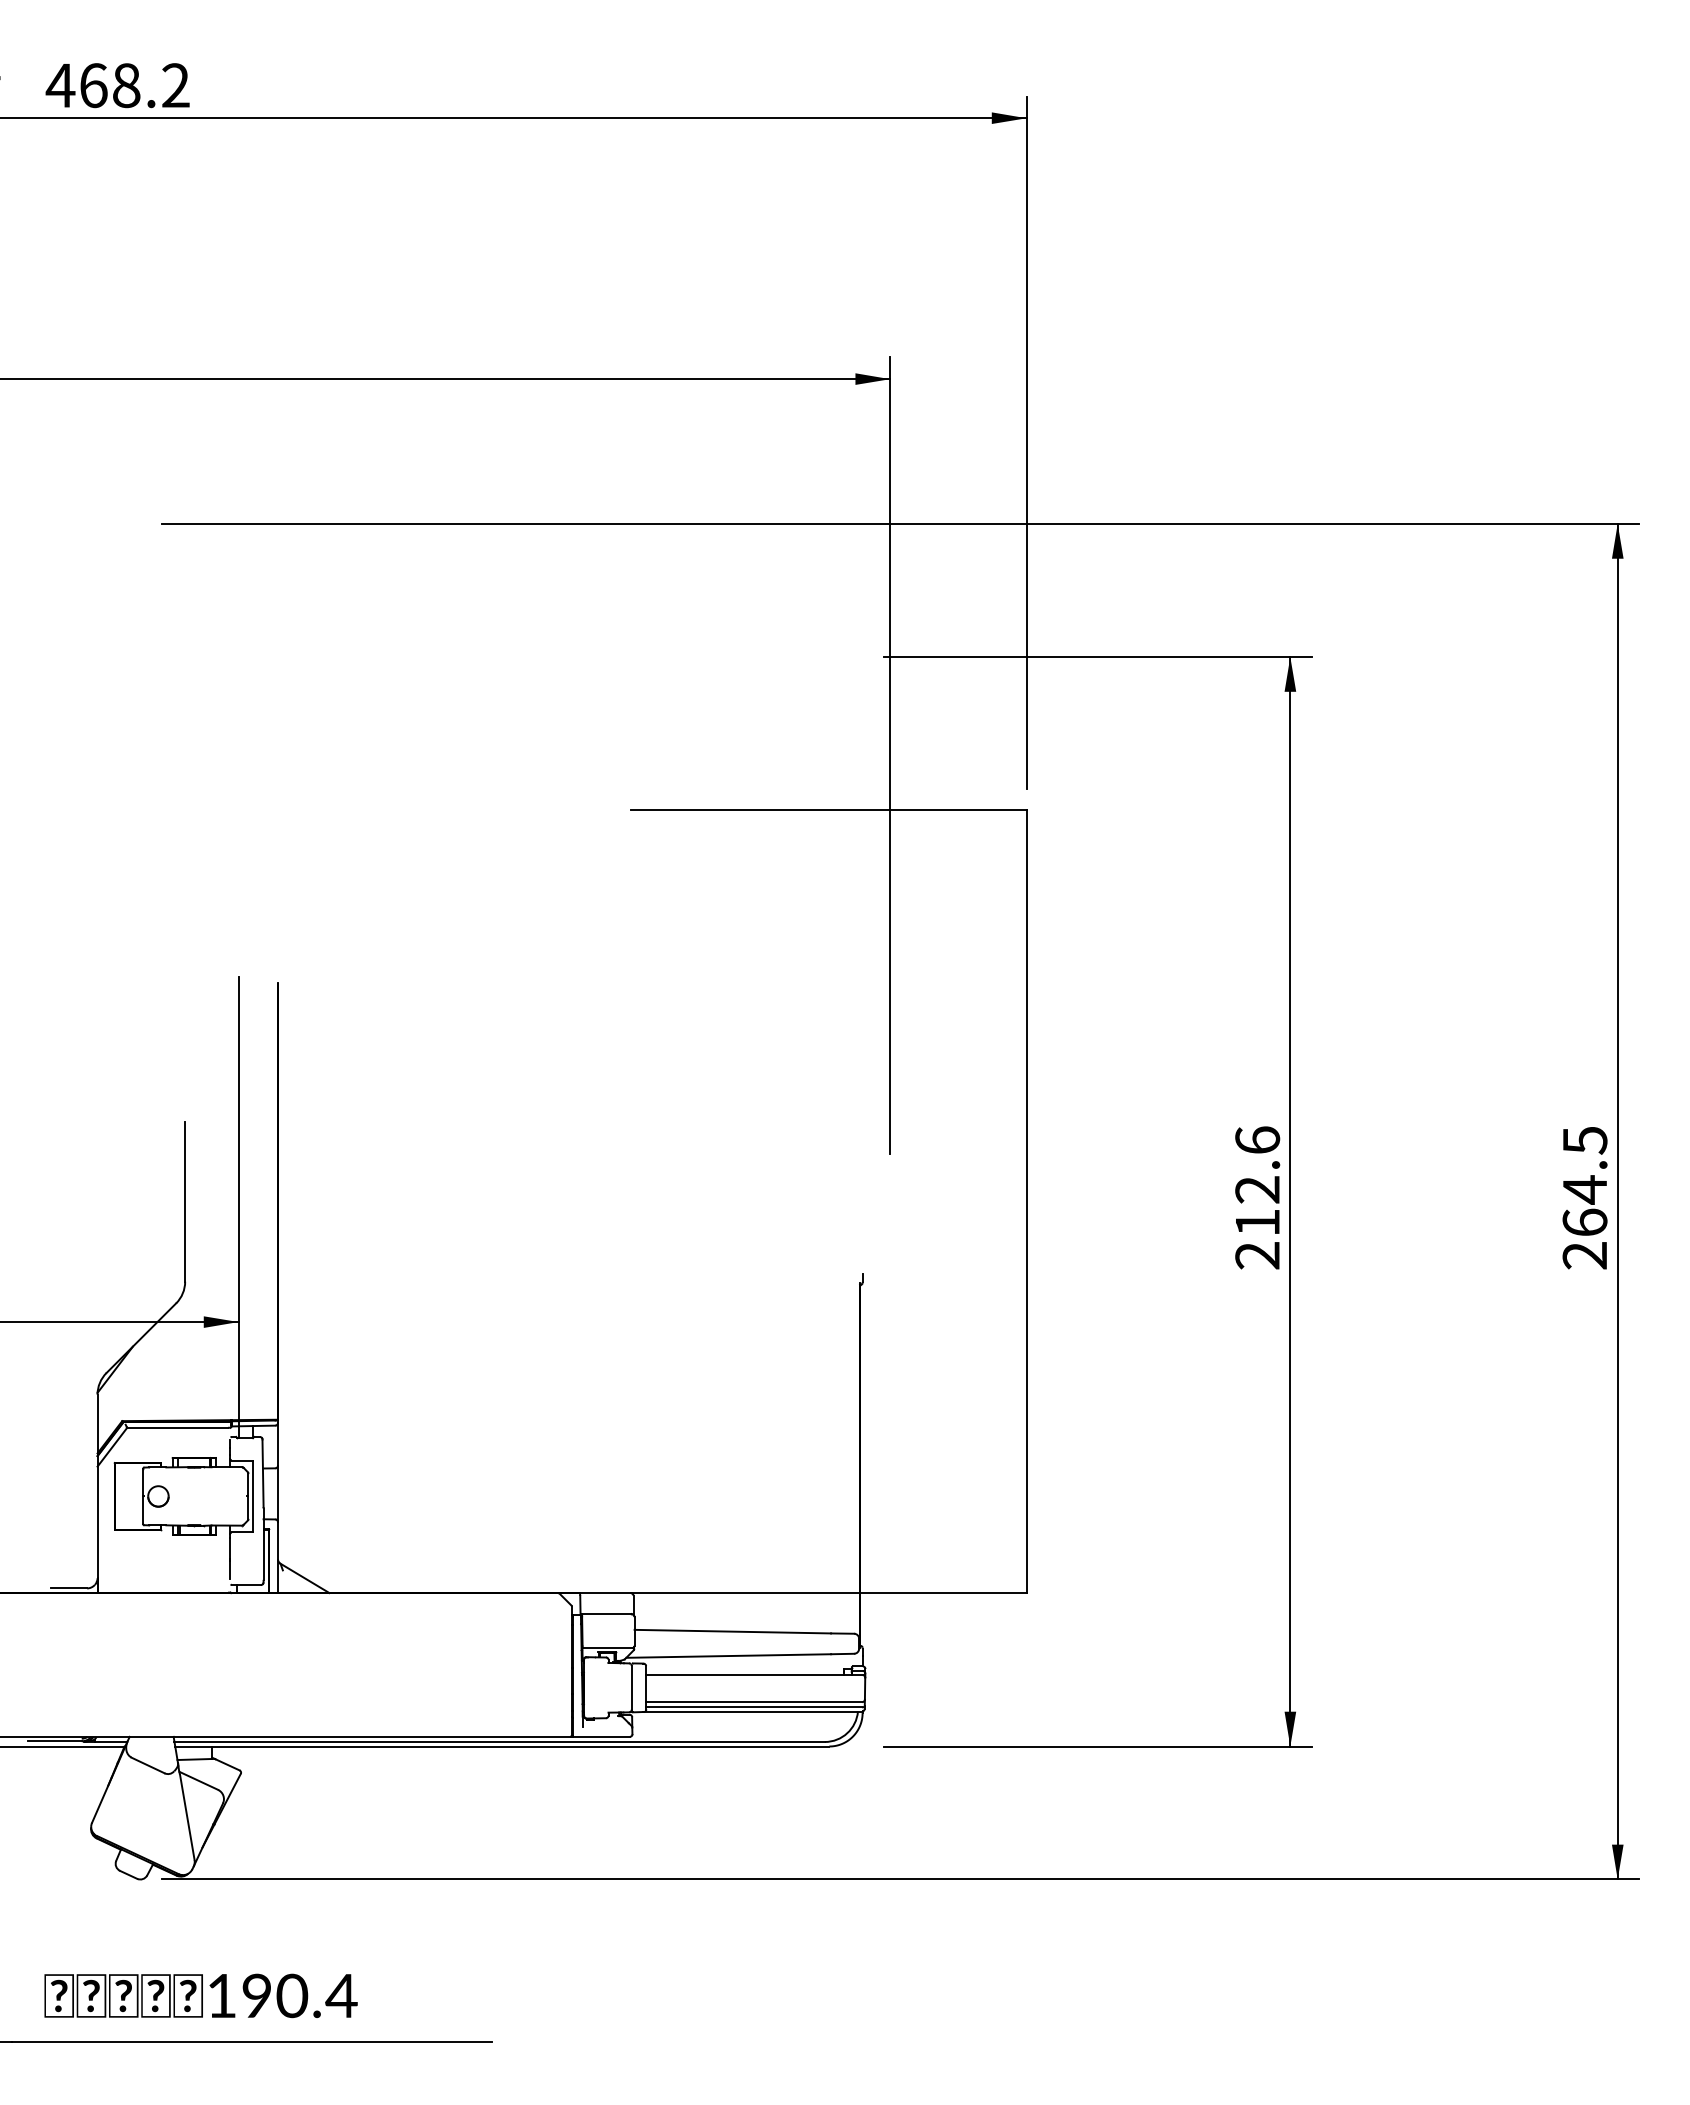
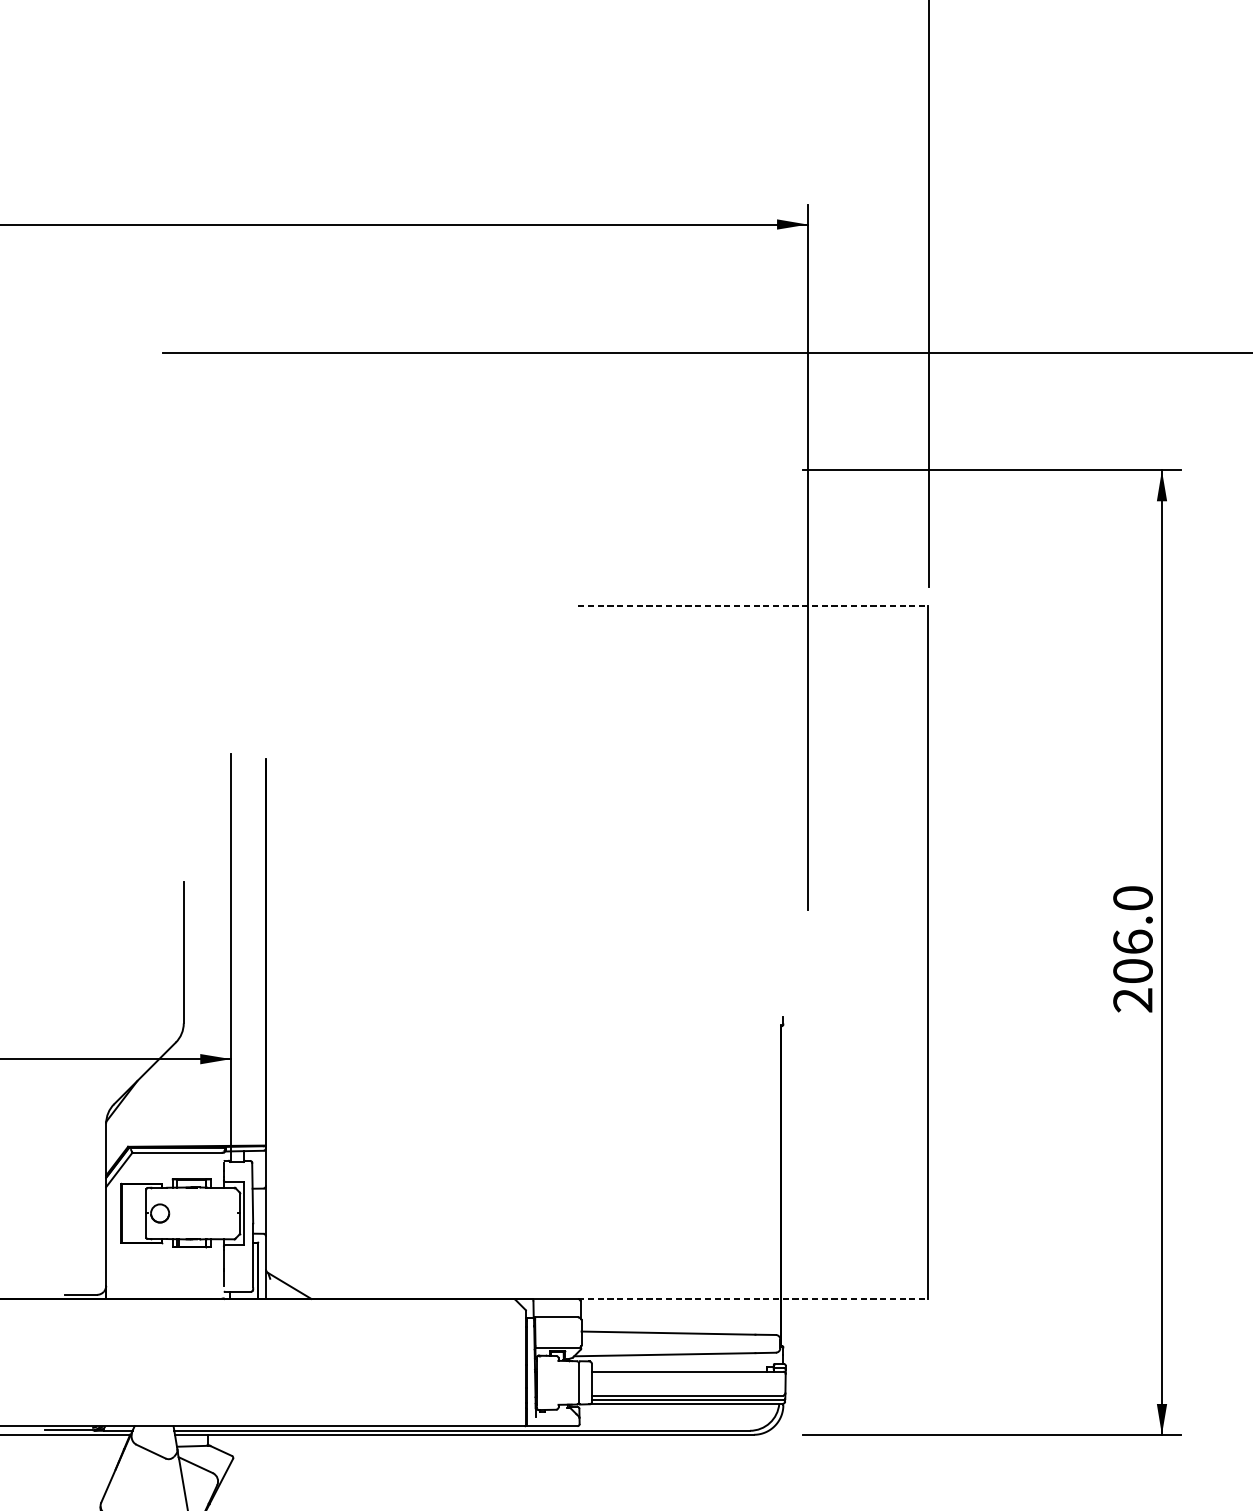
line: (828, 810) -> (753, 606), solid -> dashed
text: (1257, 1181) -> (1132, 934), 212.6 -> 206.0
line: (828, 1593) -> (753, 1299), solid -> dashed

